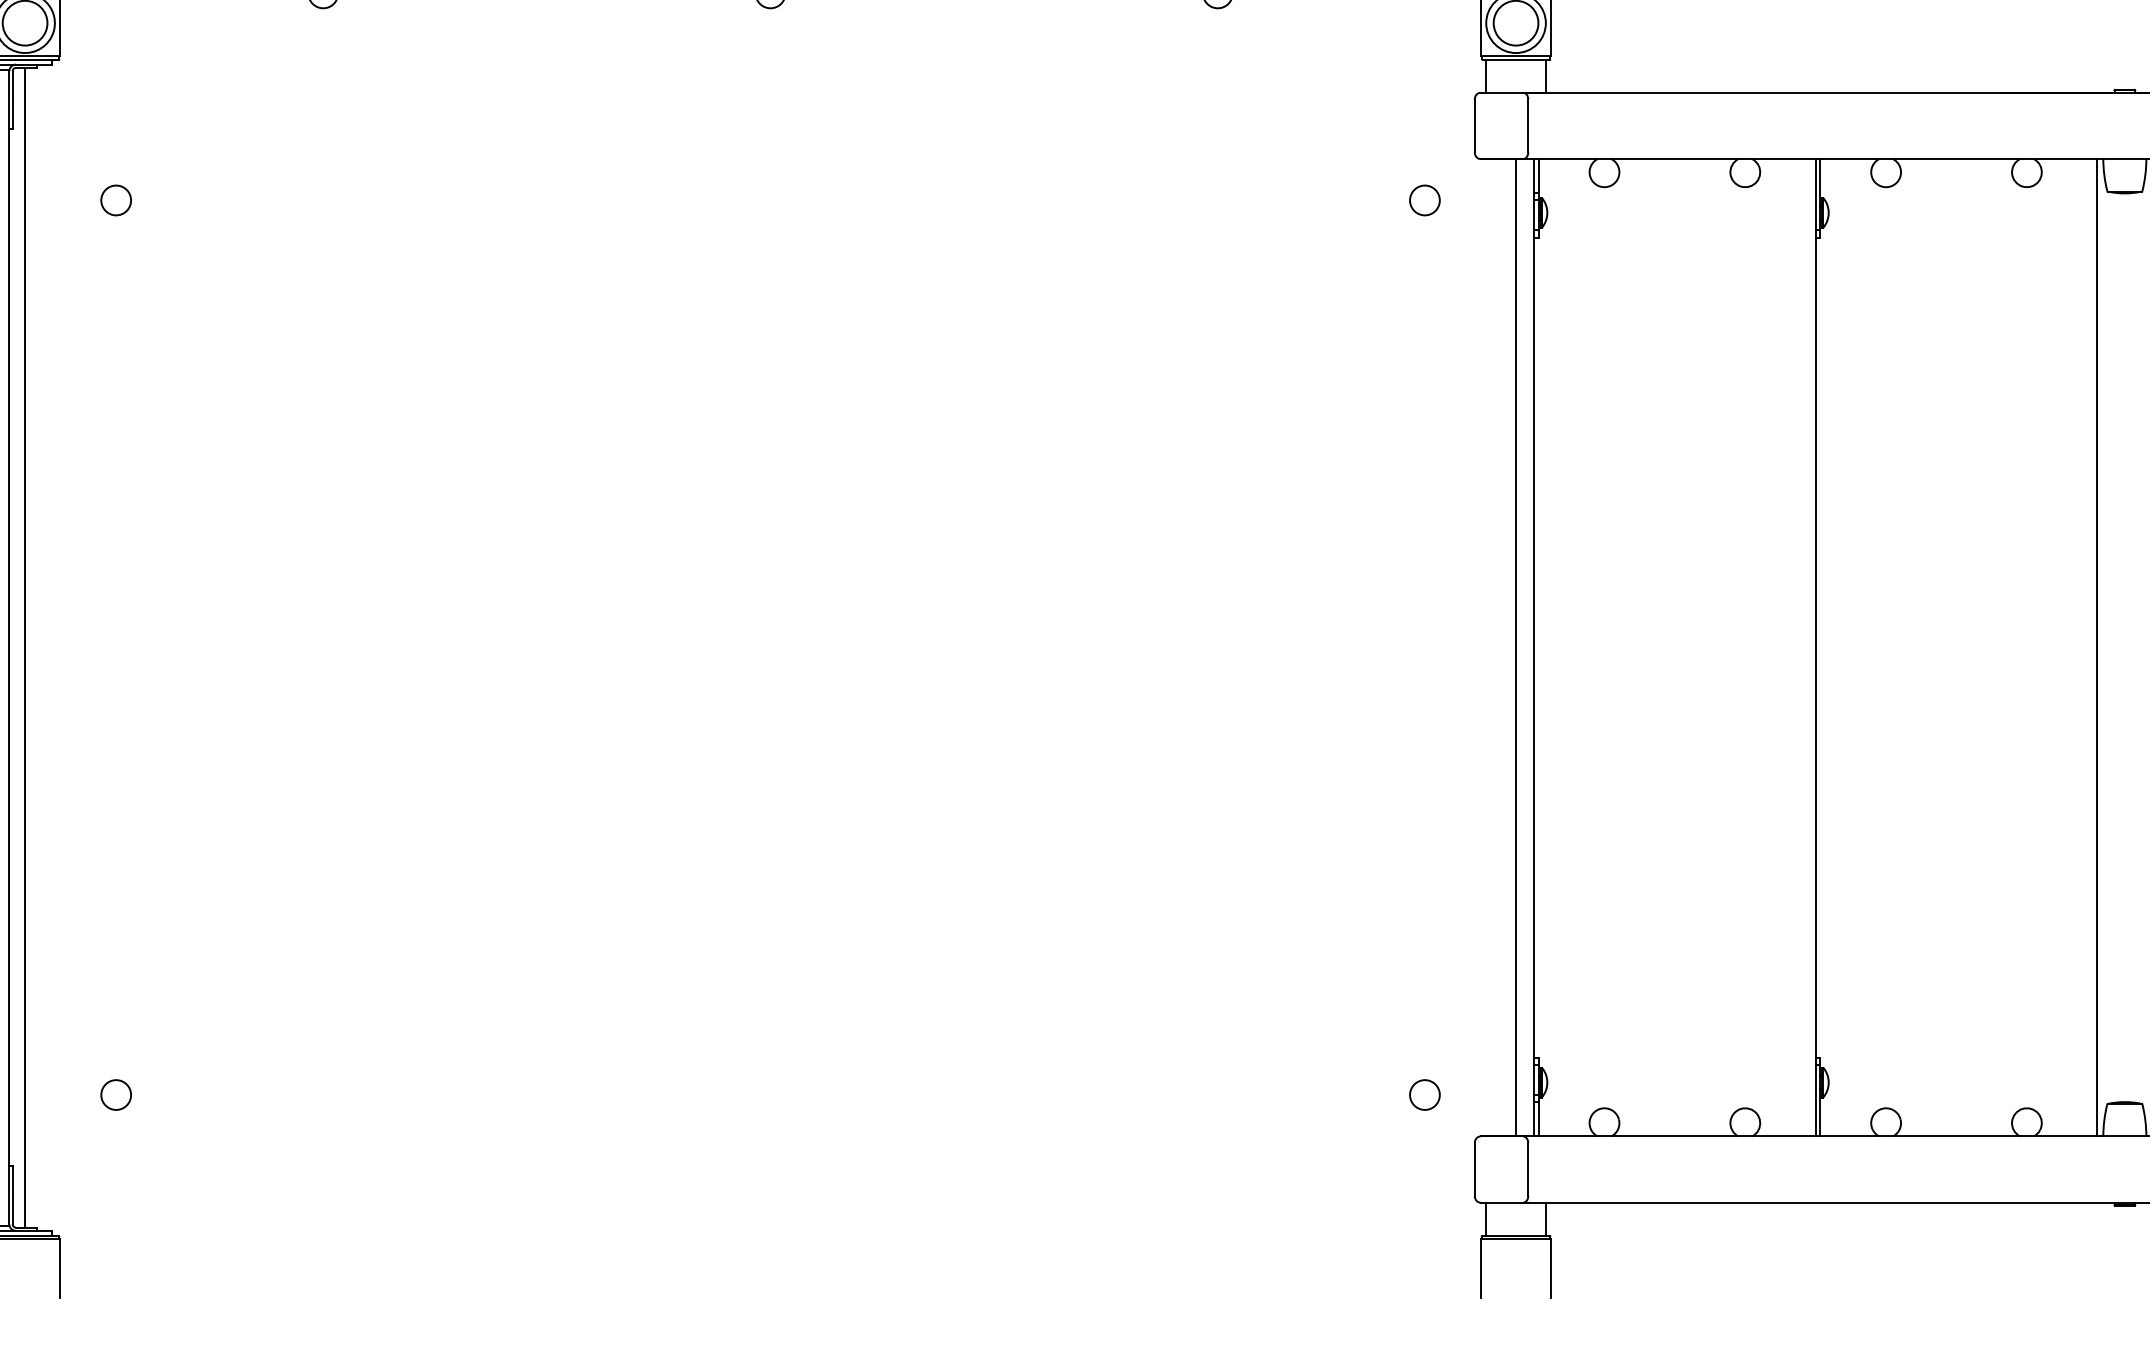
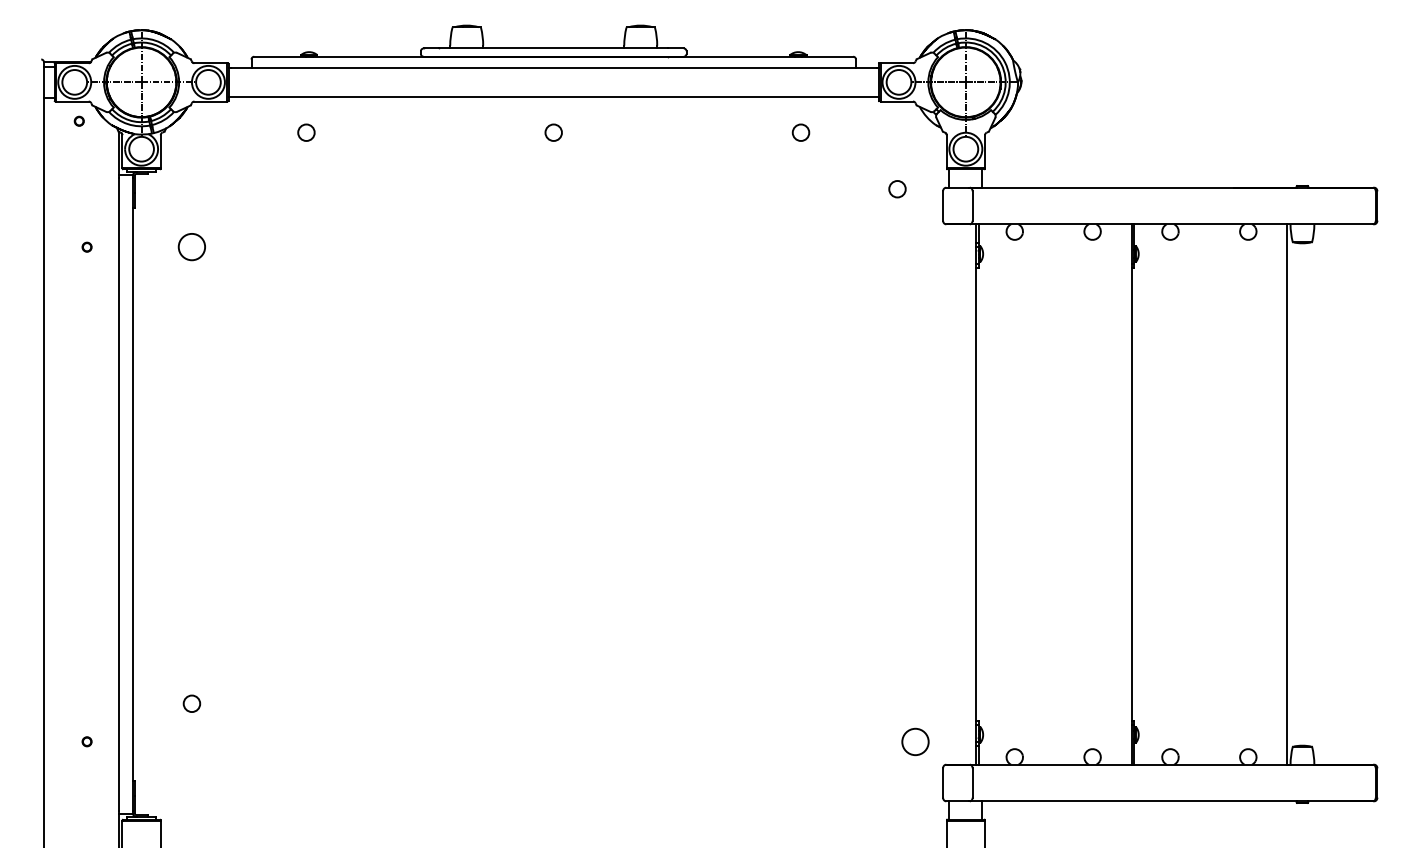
circle: (115, 200) -> (191, 247), size x1.6
circle: (1424, 200) -> (897, 189), moved
line: (24, 647) -> (141, 494), removed
line: (1515, 647) -> (965, 494), removed
circle: (115, 1094) -> (191, 703), moved
circle: (1424, 1094) -> (915, 741), size x1.6

